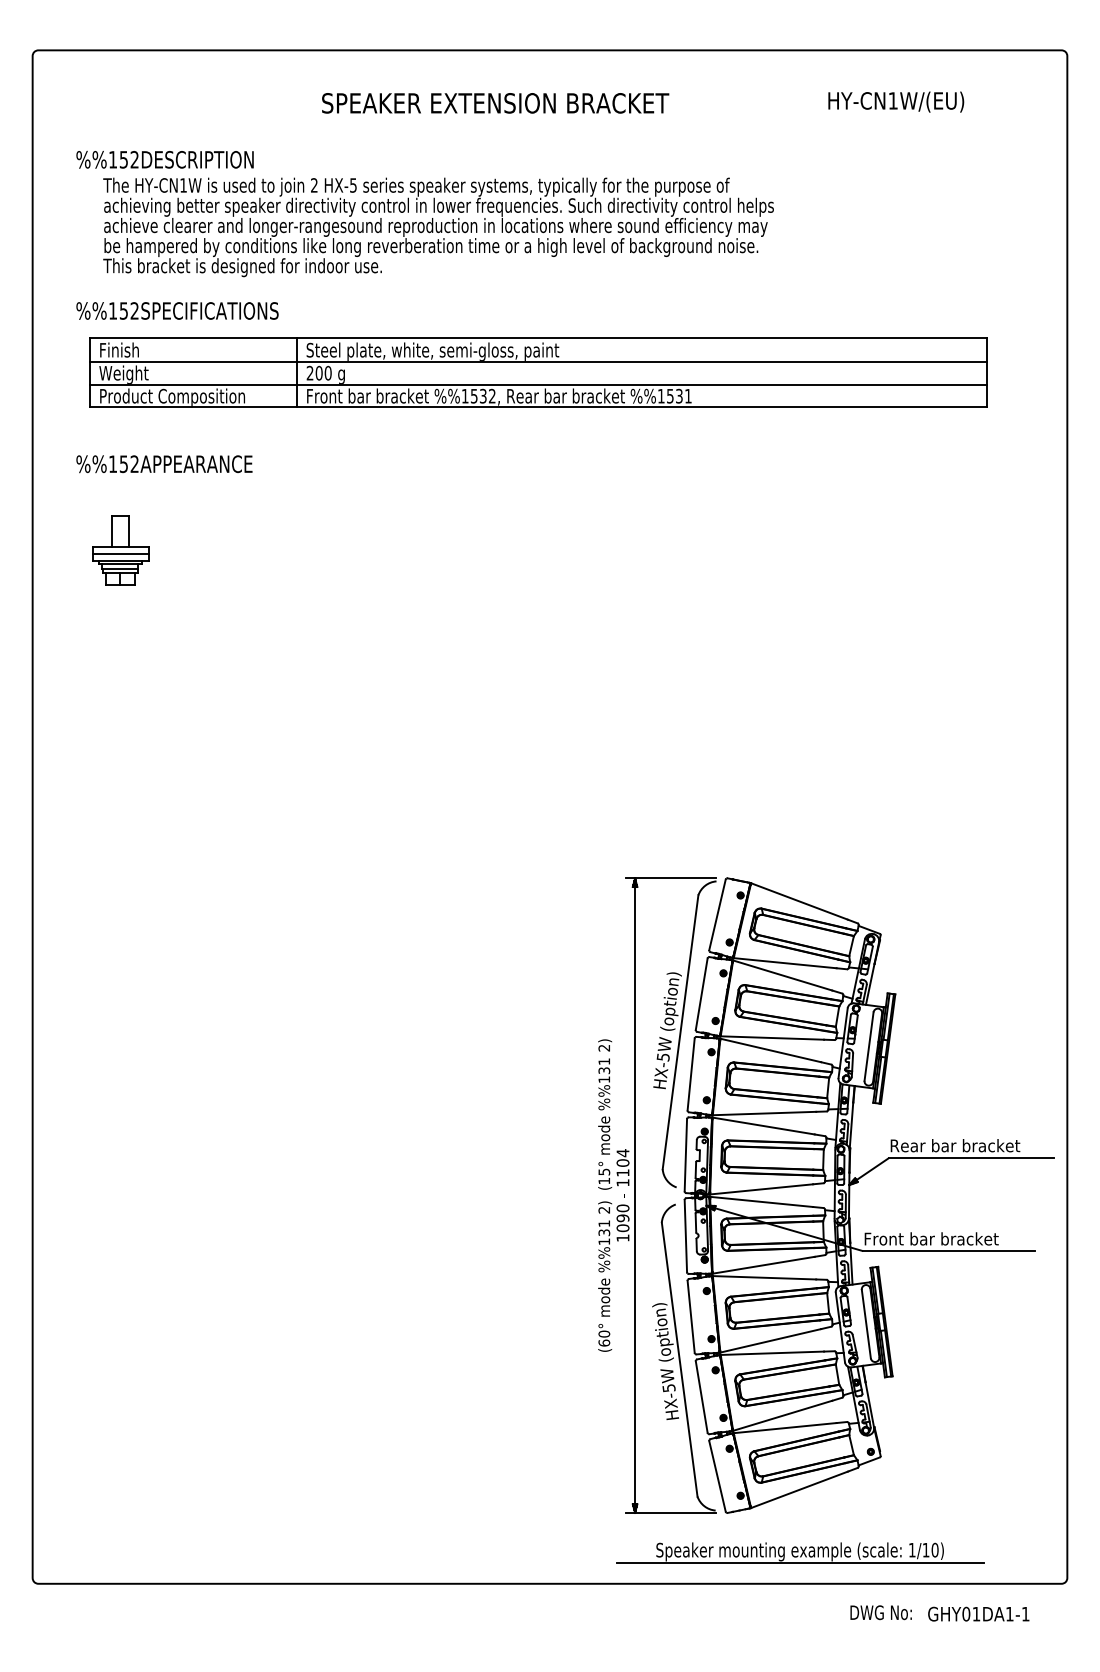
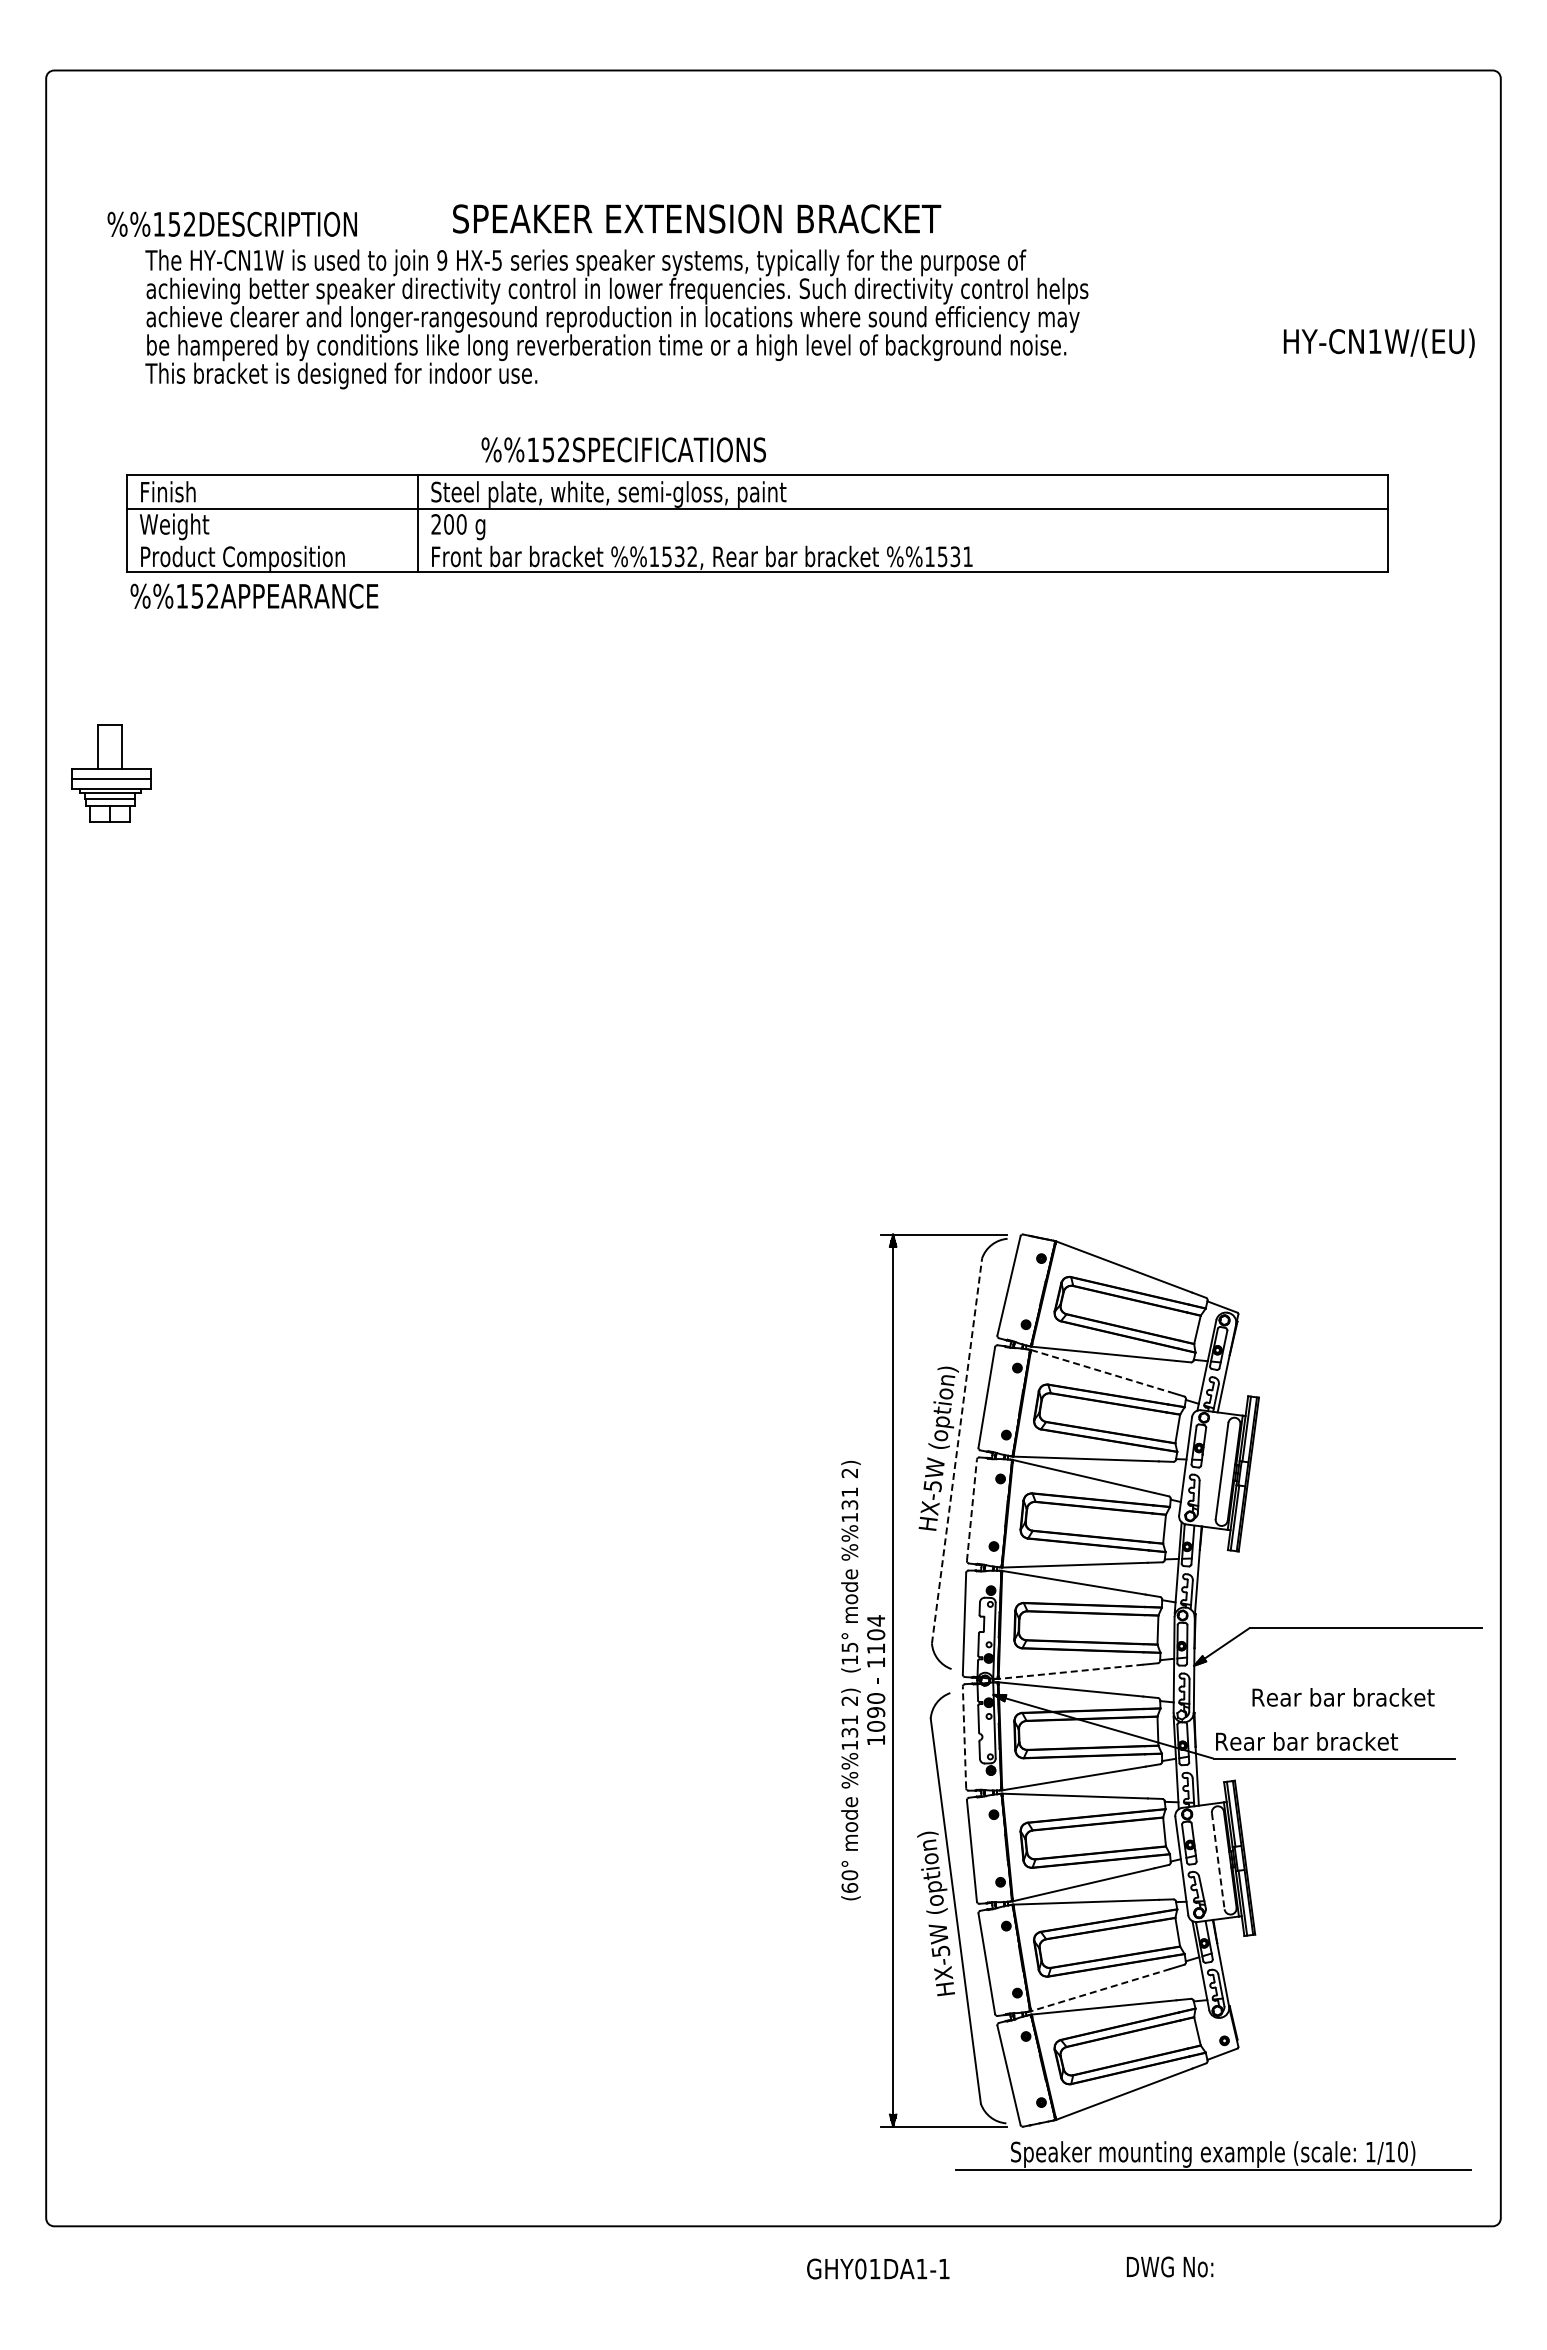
text: (896, 101) -> (1379, 342), moved
text: (495, 103) -> (697, 218), moved
text: (314, 185) -> (442, 260), 2 -> 9
text: (177, 310) -> (623, 449), moved
line: (537, 385) -> (756, 541), removed
text: (164, 463) -> (254, 595), moved
part: (121, 550) -> (111, 773), moved
line: (782, 975) -> (1100, 1371), solid -> dashed
line: (680, 1031) -> (957, 1450), solid -> dashed
line: (690, 1074) -> (971, 1510), solid -> dashed
text: (955, 1145) -> (1343, 1697), moved
line: (761, 1189) -> (1071, 1671), solid -> dashed
line: (685, 1236) -> (964, 1737), solid -> dashed
text: (932, 1238) -> (1311, 1741), Front bar bracket -> Rear bar bracket
line: (866, 1324) -> (1218, 1861), solid -> dashed
line: (782, 1416) -> (1100, 1990), solid -> dashed
part: (800, 1552) -> (1213, 2155), moved
text: (881, 1612) -> (1170, 2266), moved
text: (978, 1613) -> (878, 2268), moved

